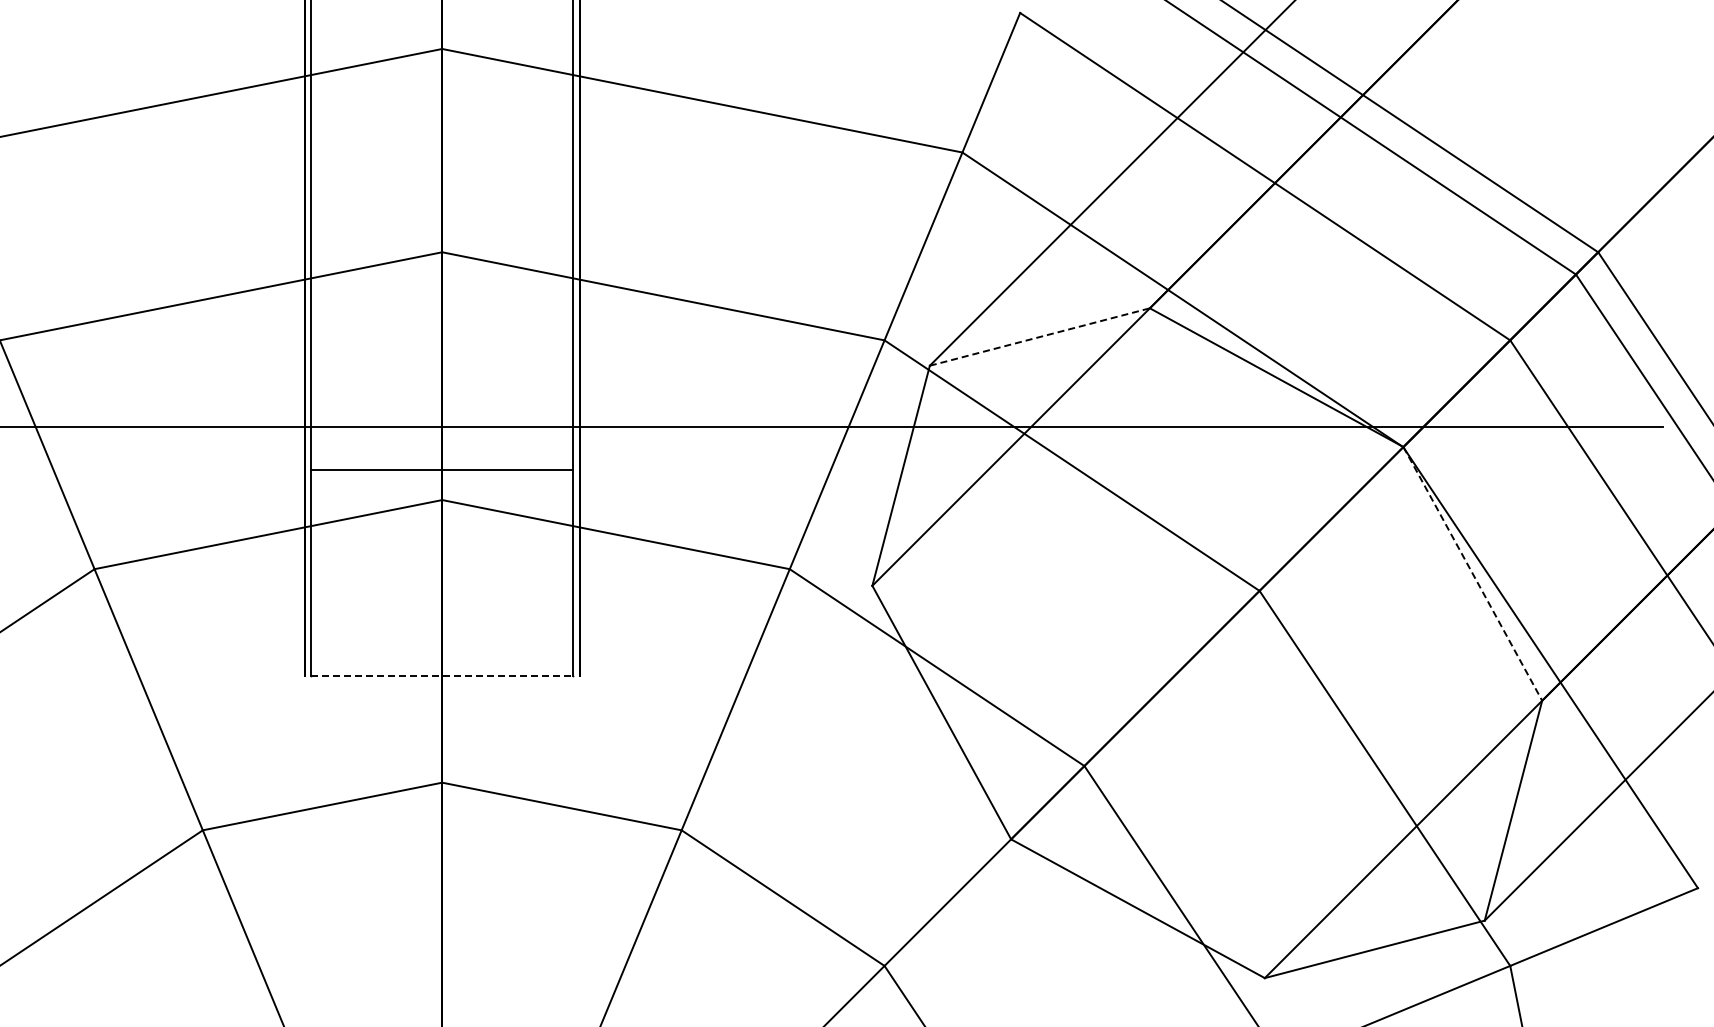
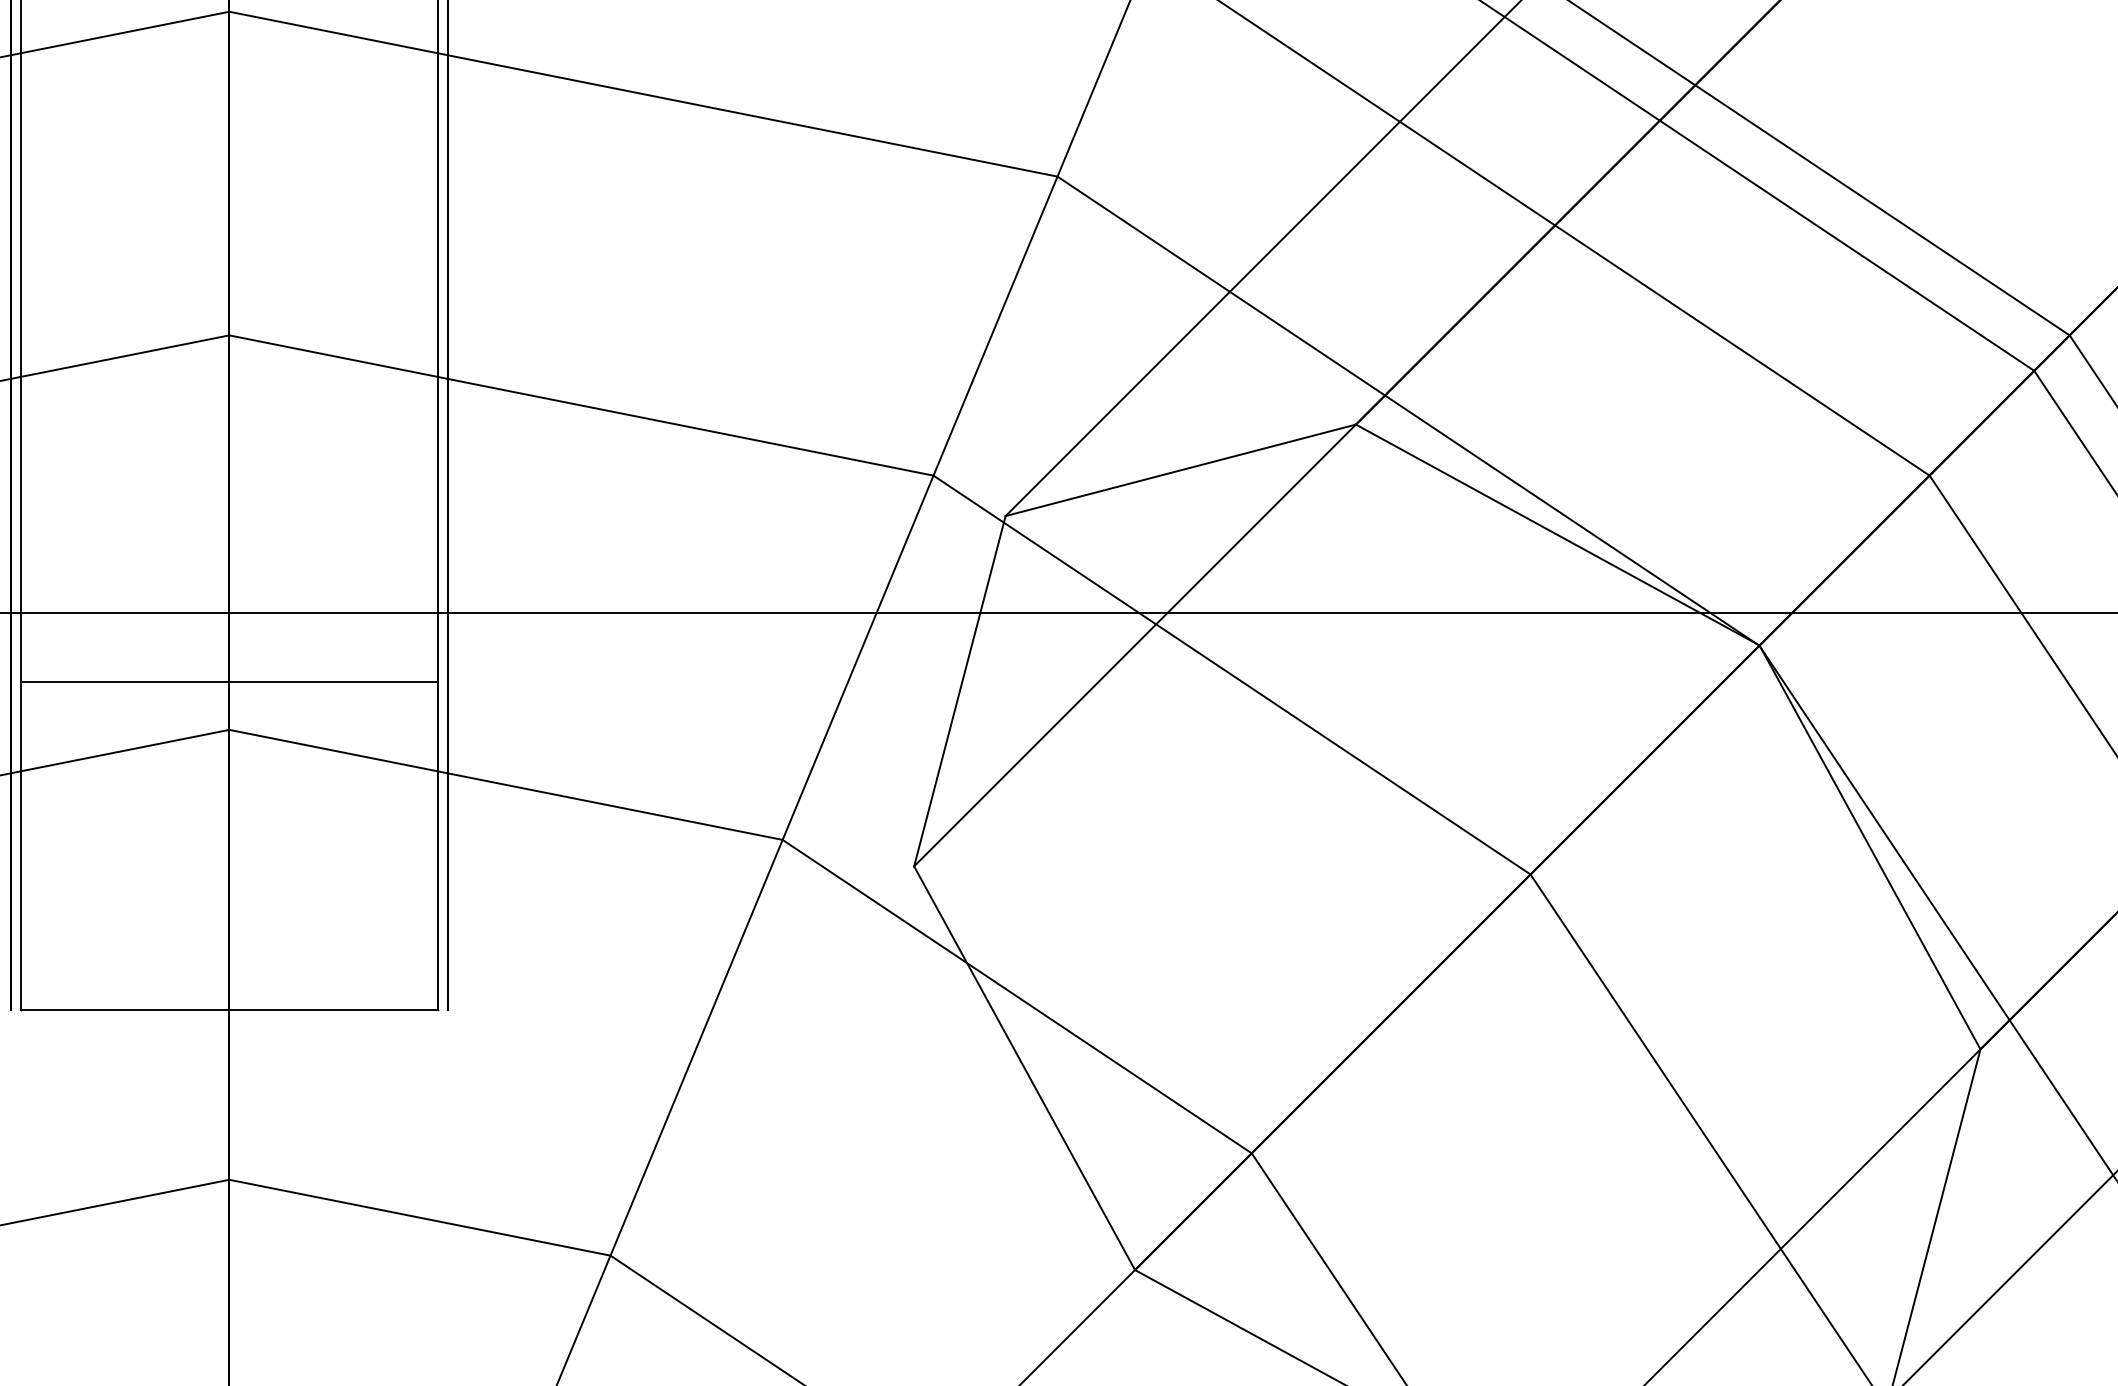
line: (1039, 337) -> (1180, 471), dashed -> solid
line: (1472, 573) -> (1869, 846), dashed -> solid
line: (442, 675) -> (229, 1009), dashed -> solid

